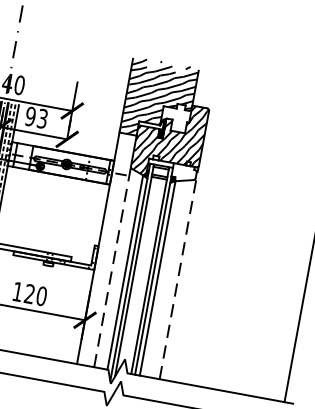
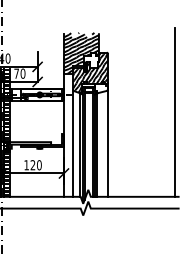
text: (36, 117) -> (19, 73), 93 -> 70
line: (113, 265) -> (73, 142), dashed -> solid
line: (178, 273) -> (107, 140), dashed -> solid

